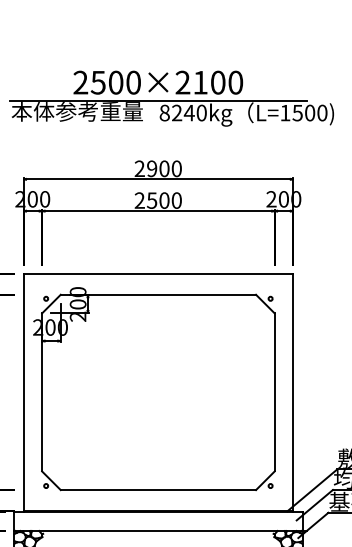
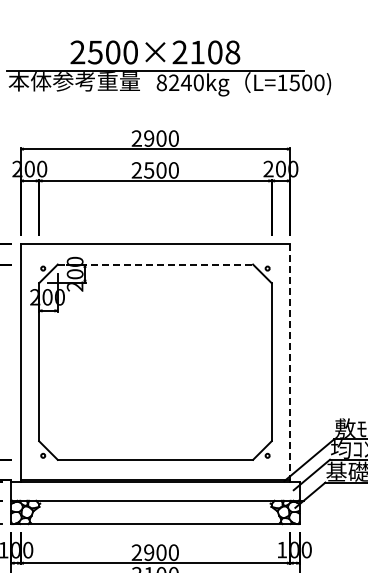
text: (235, 82) -> (232, 52), 2500×2100 -> 2500×2108
line: (158, 294) -> (155, 264), solid -> dashed
line: (293, 392) -> (290, 362), solid -> dashed

